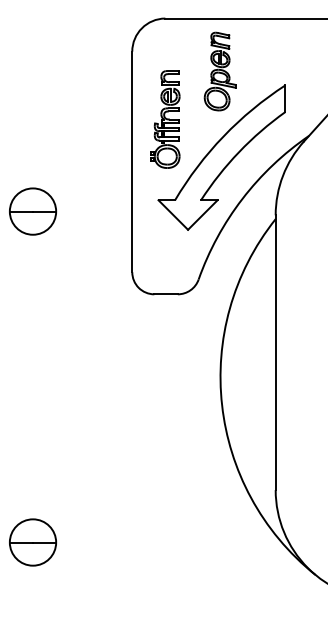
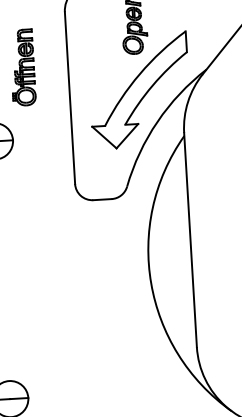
part: (165, 119) -> (23, 67), moved

